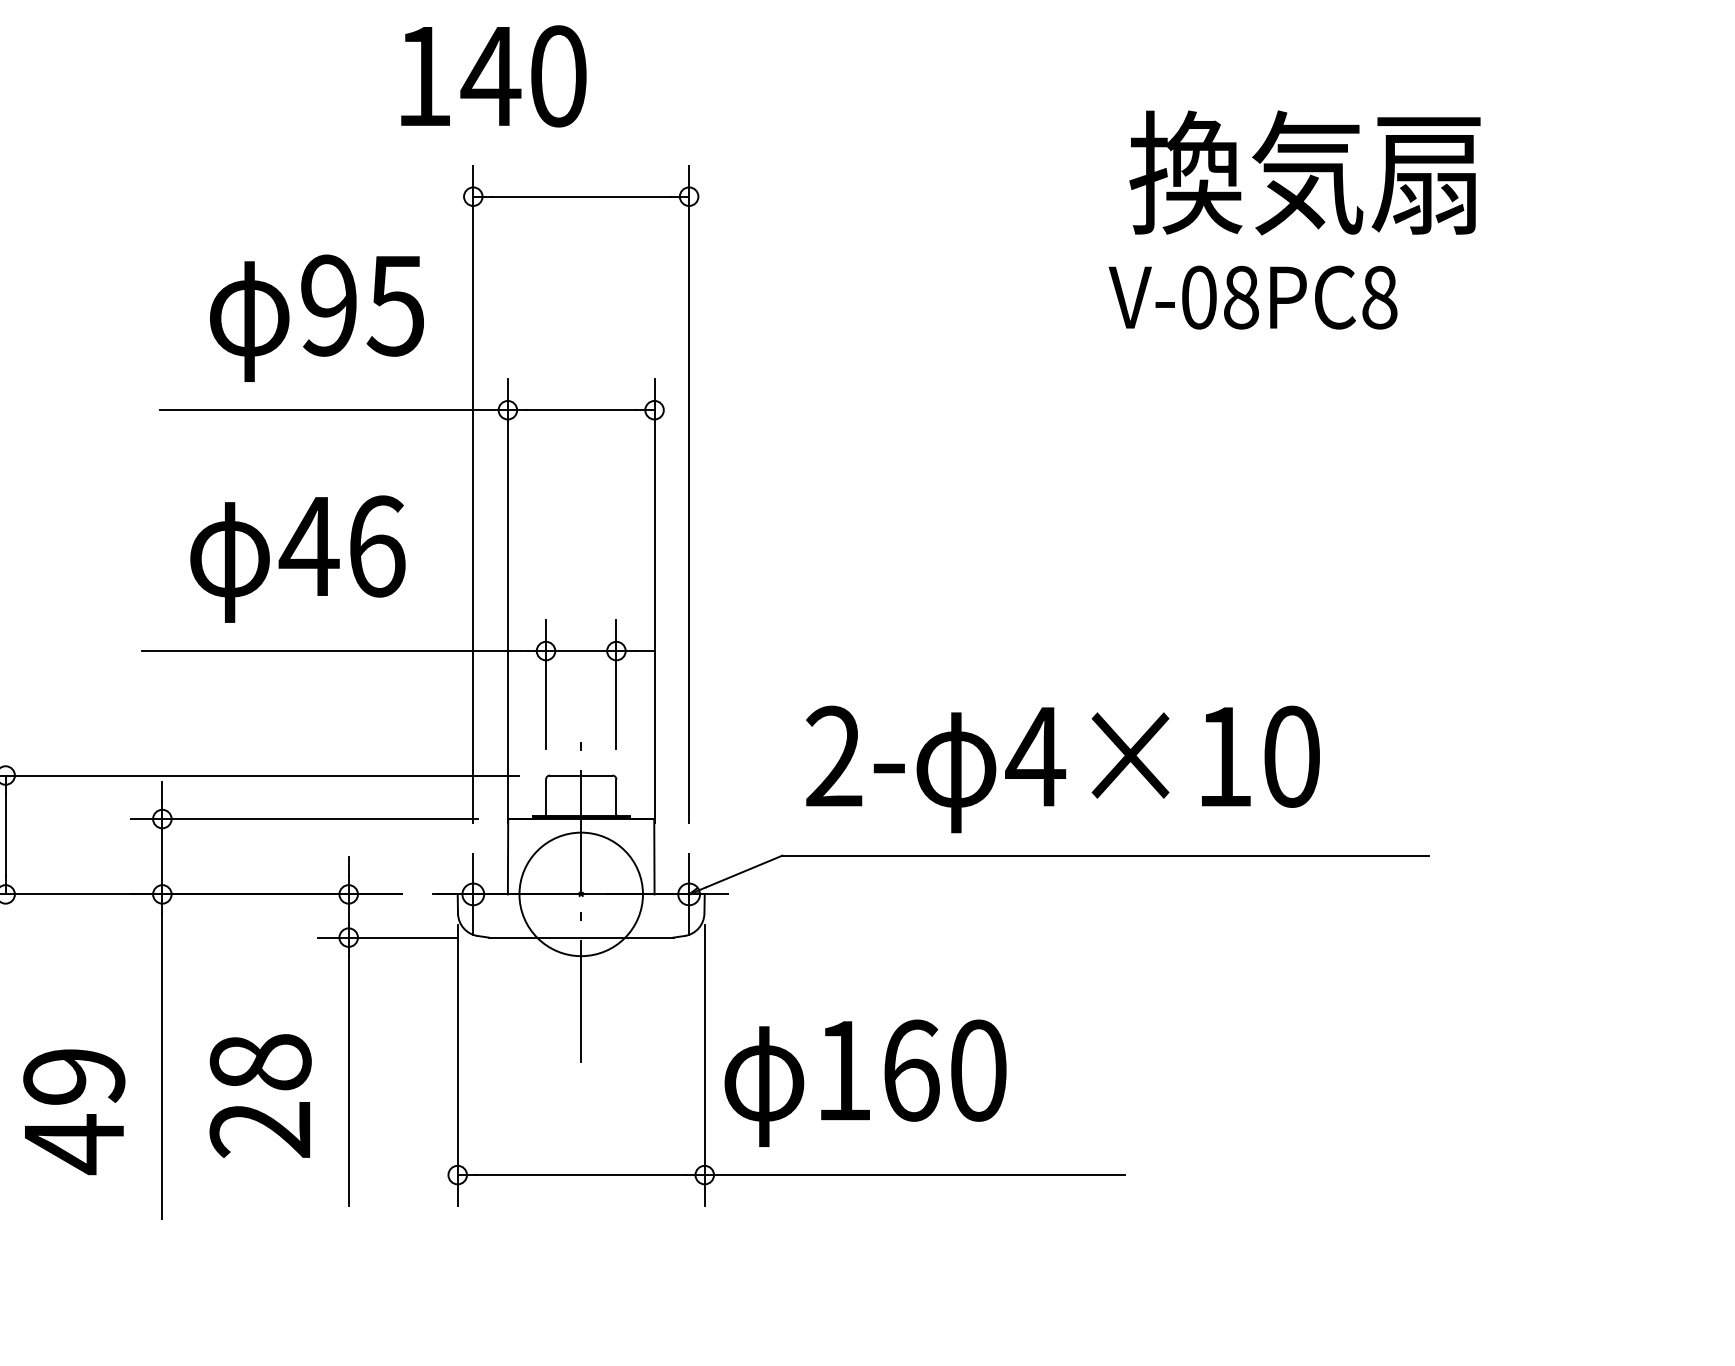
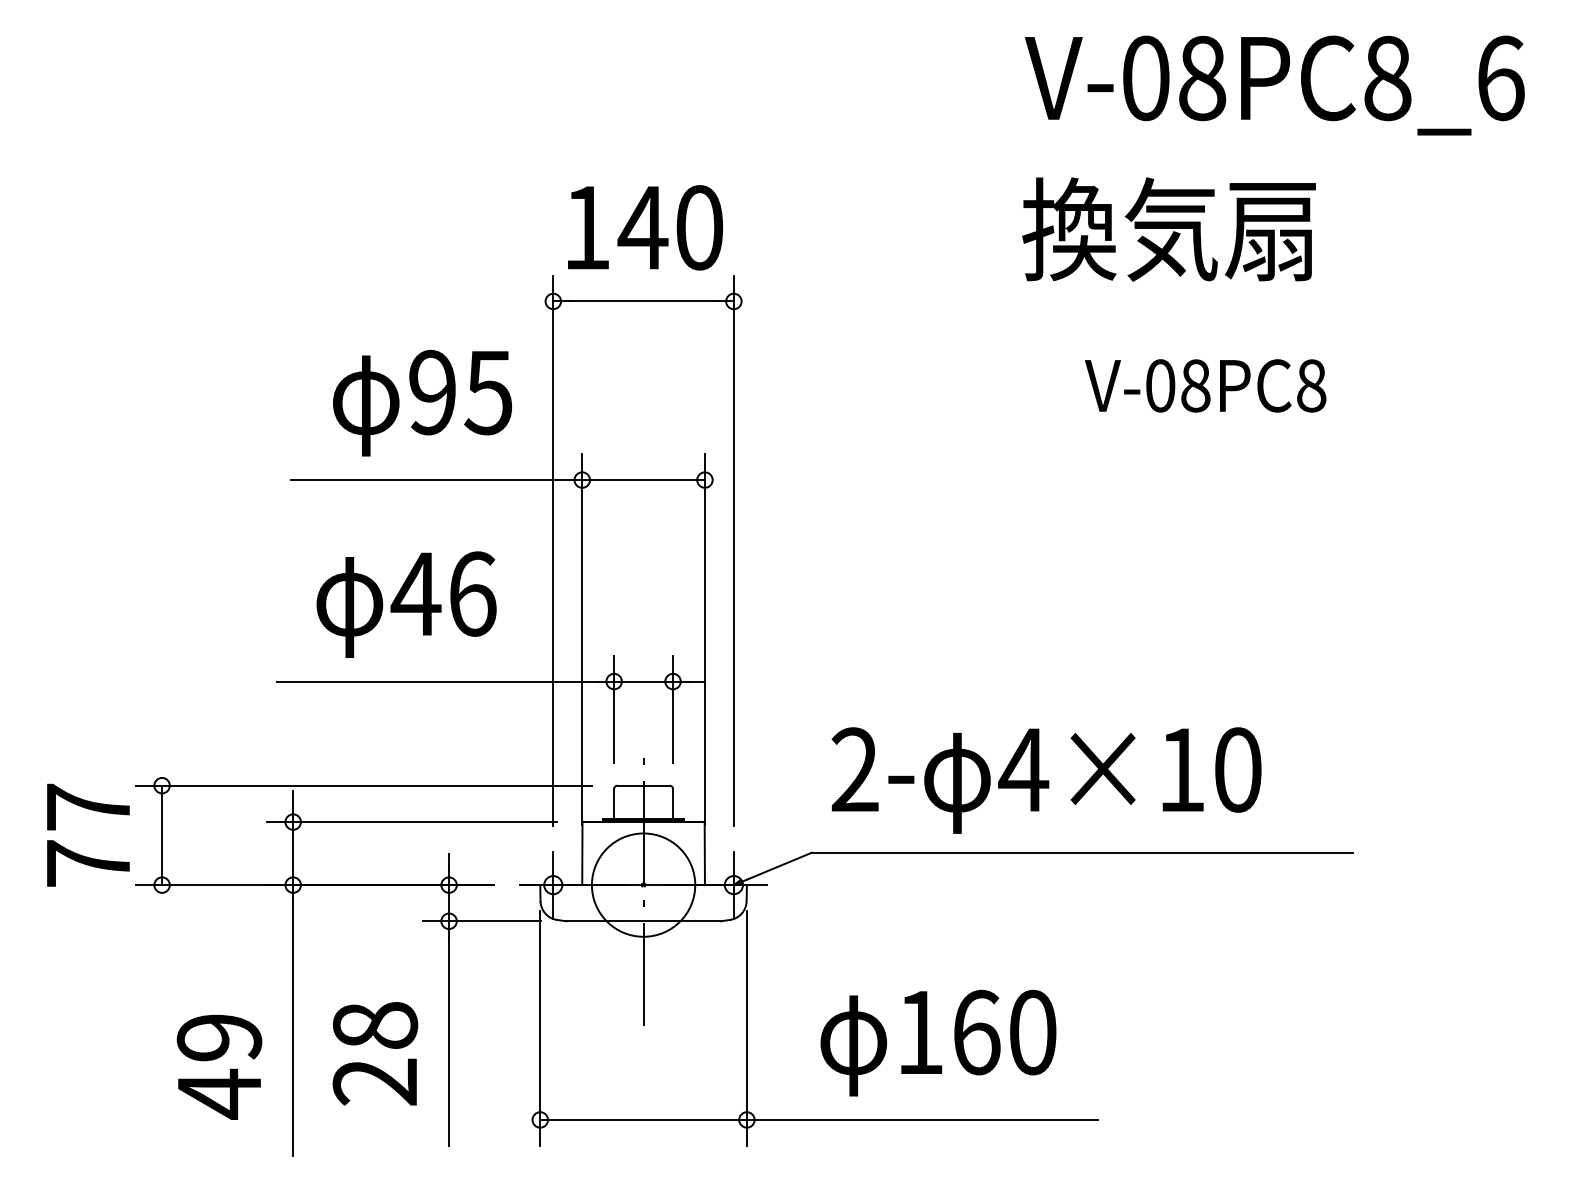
text: (493, 75) -> (645, 227), moved
text: (1304, 172) -> (1168, 229), moved
text: (865, 1082) -> (938, 1042), moved

